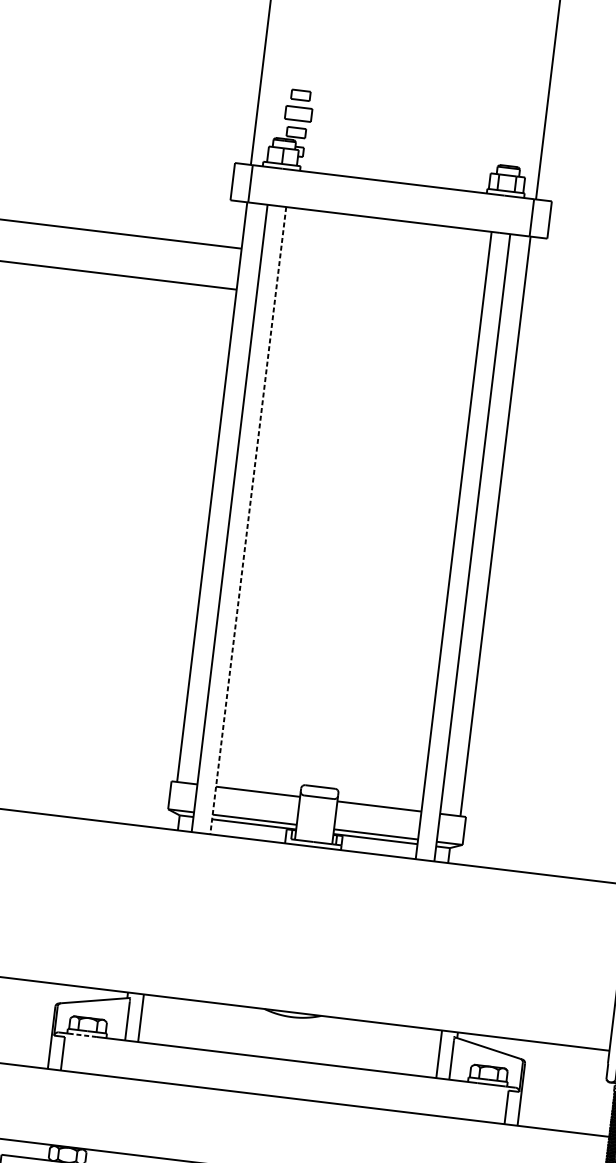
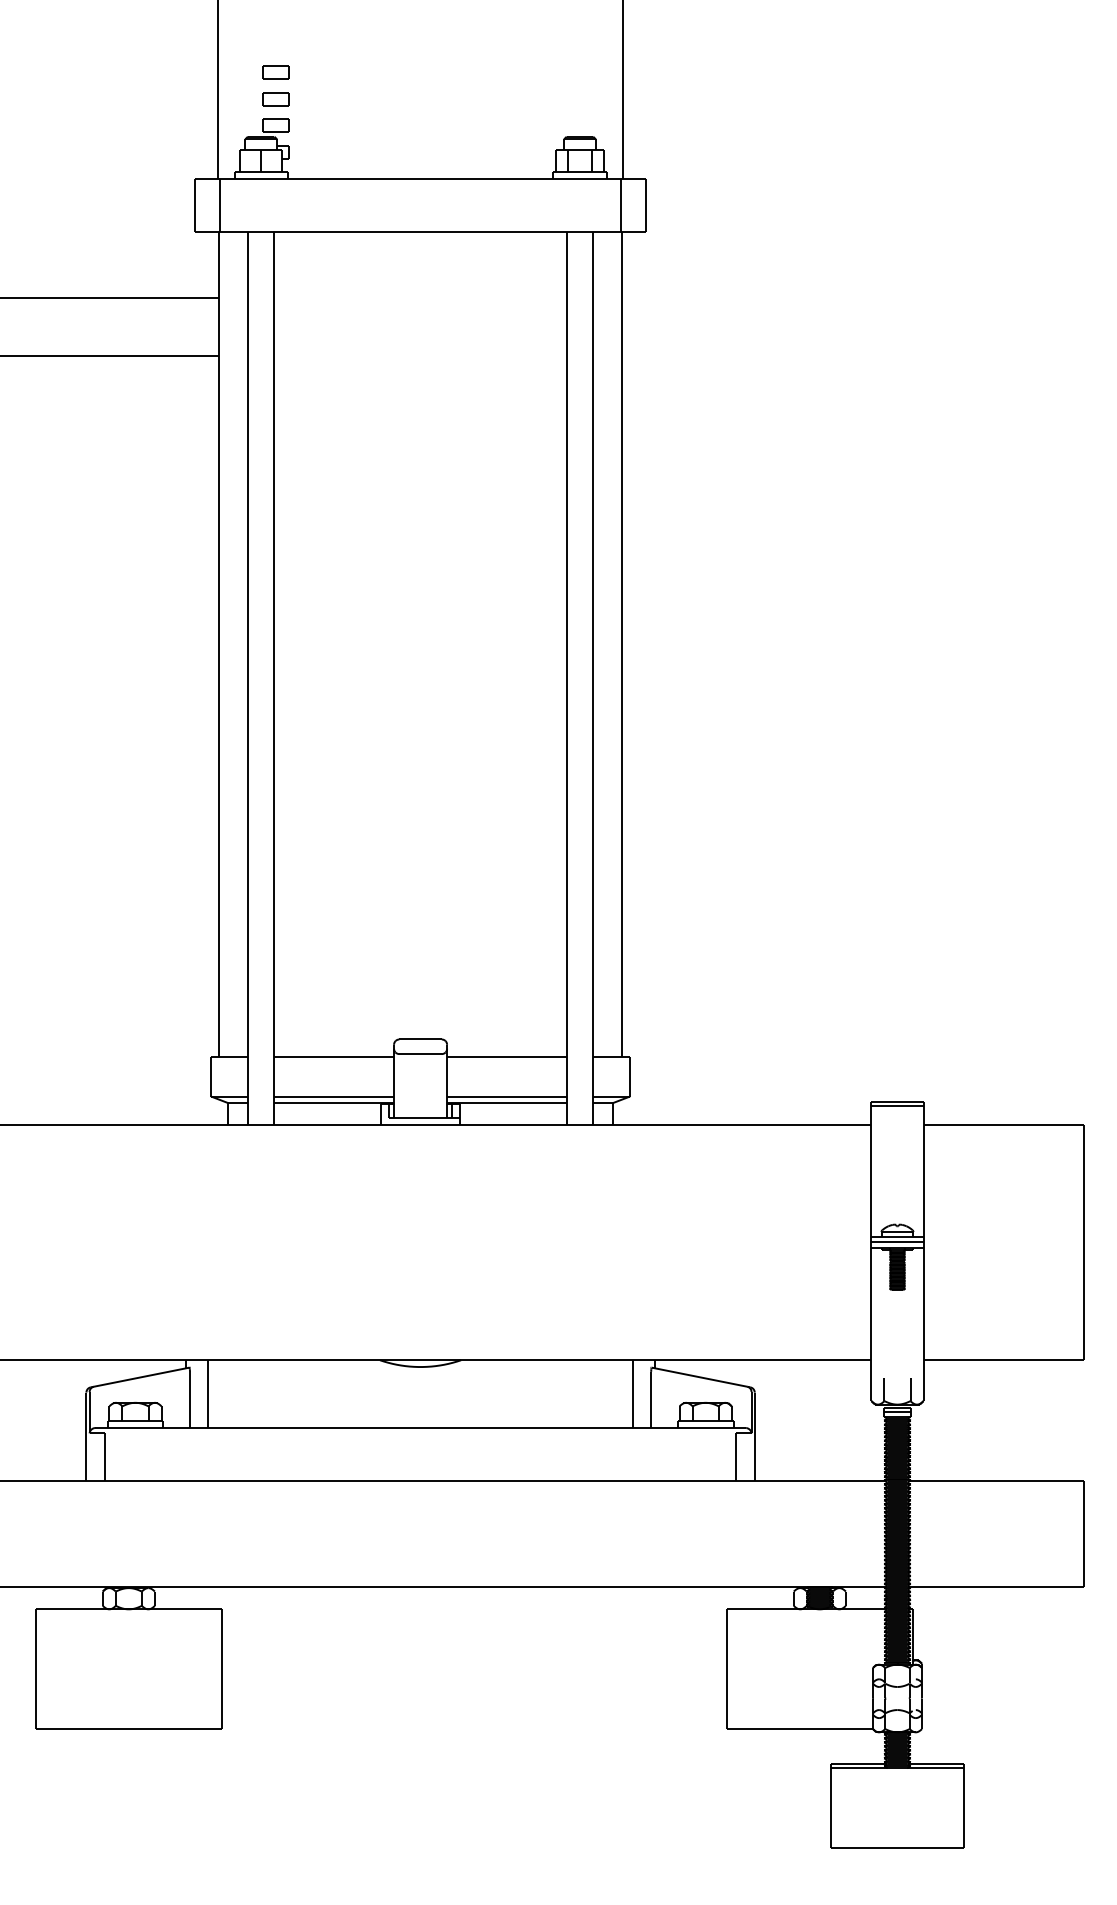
part: (298, 114) -> (275, 99), size x0.71
line: (248, 520) -> (274, 678), dashed -> solid
line: (82, 1035) -> (129, 1428), dashed -> solid

